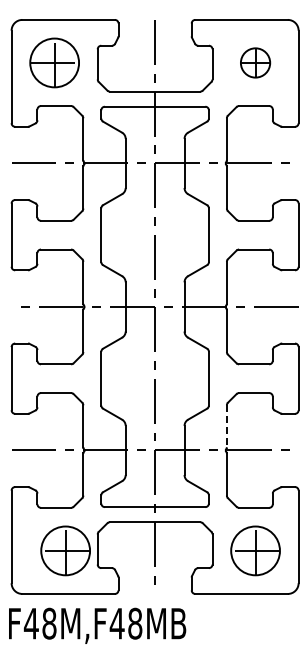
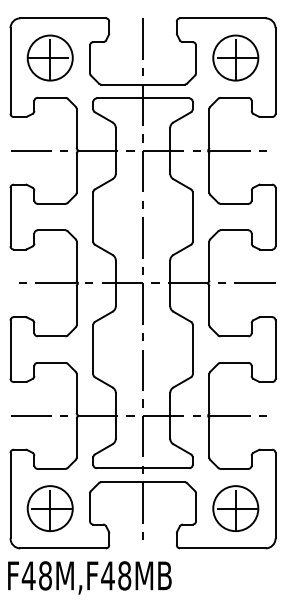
part: (255, 62) -> (235, 57), size x1.67
line: (226, 426) -> (208, 393), dashed -> solid
part: (65, 550) -> (50, 508), moved

